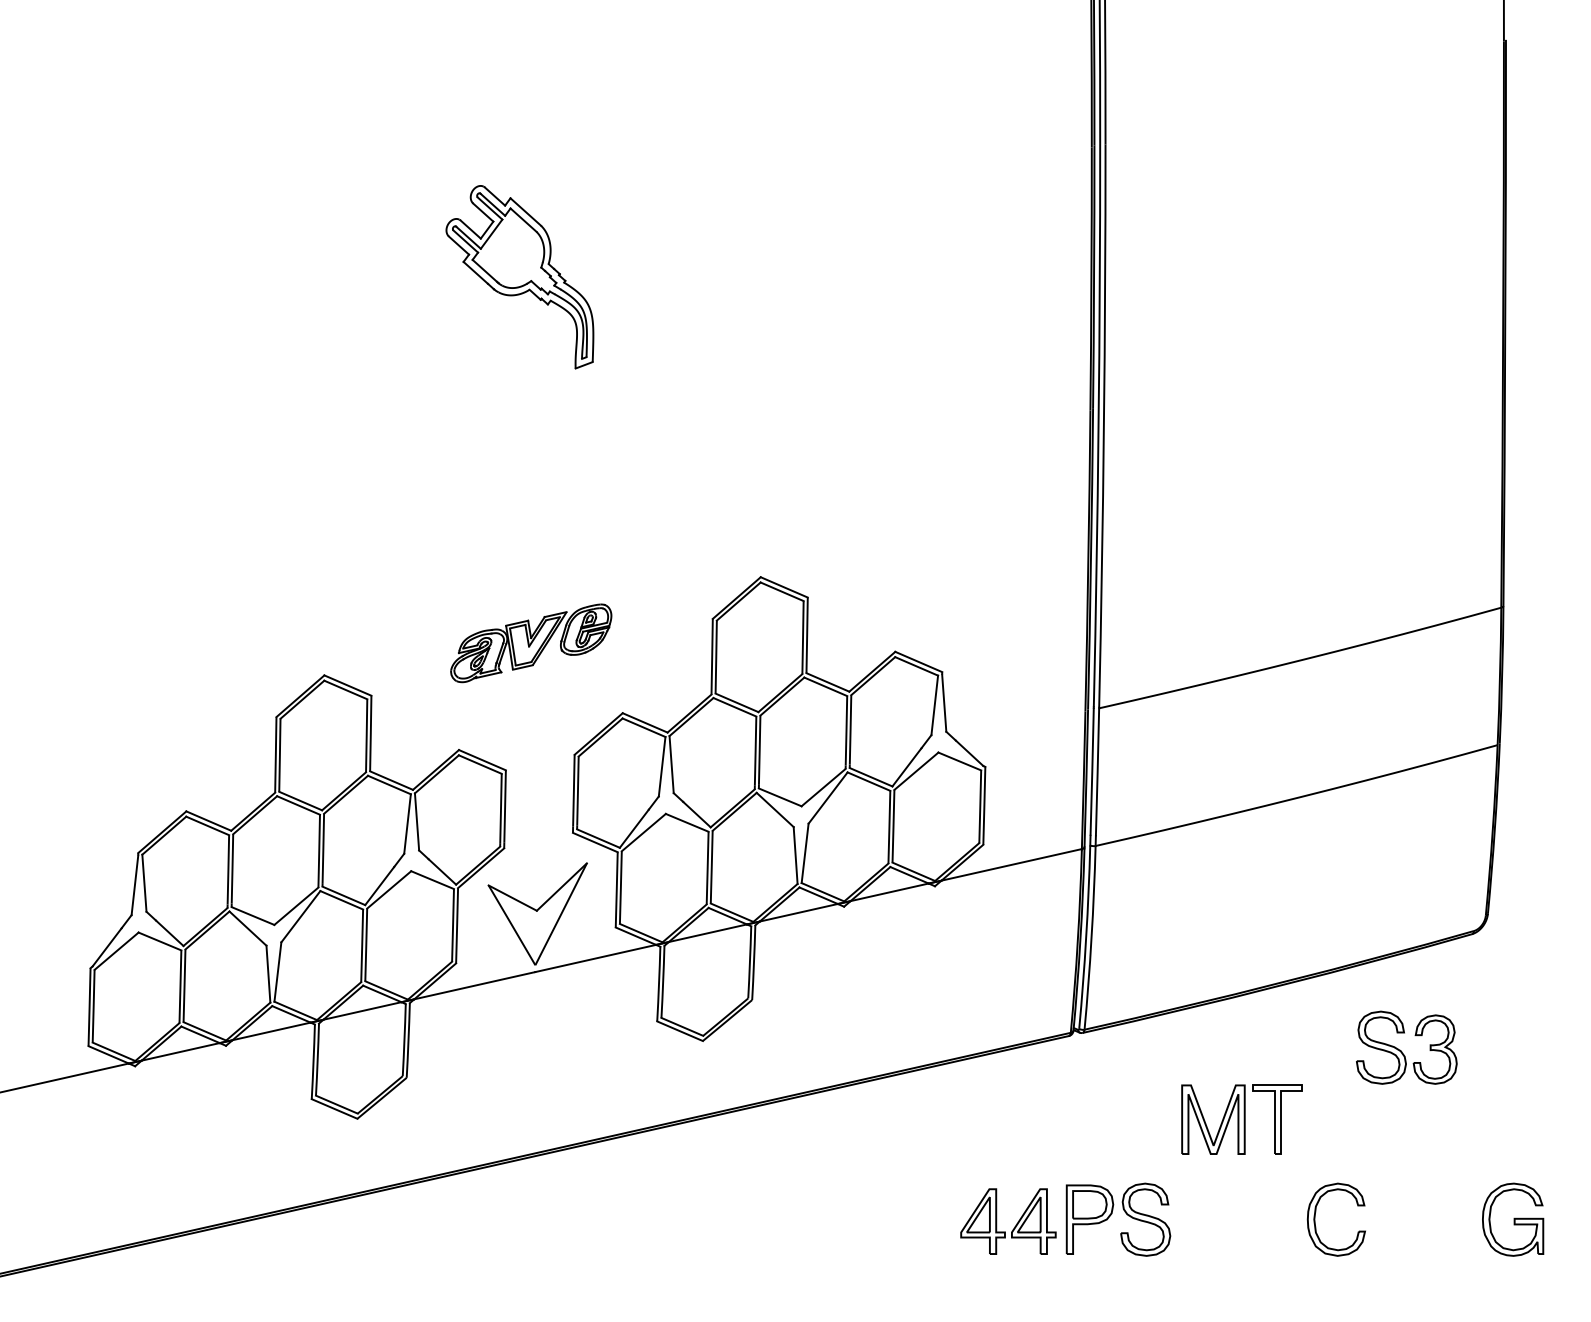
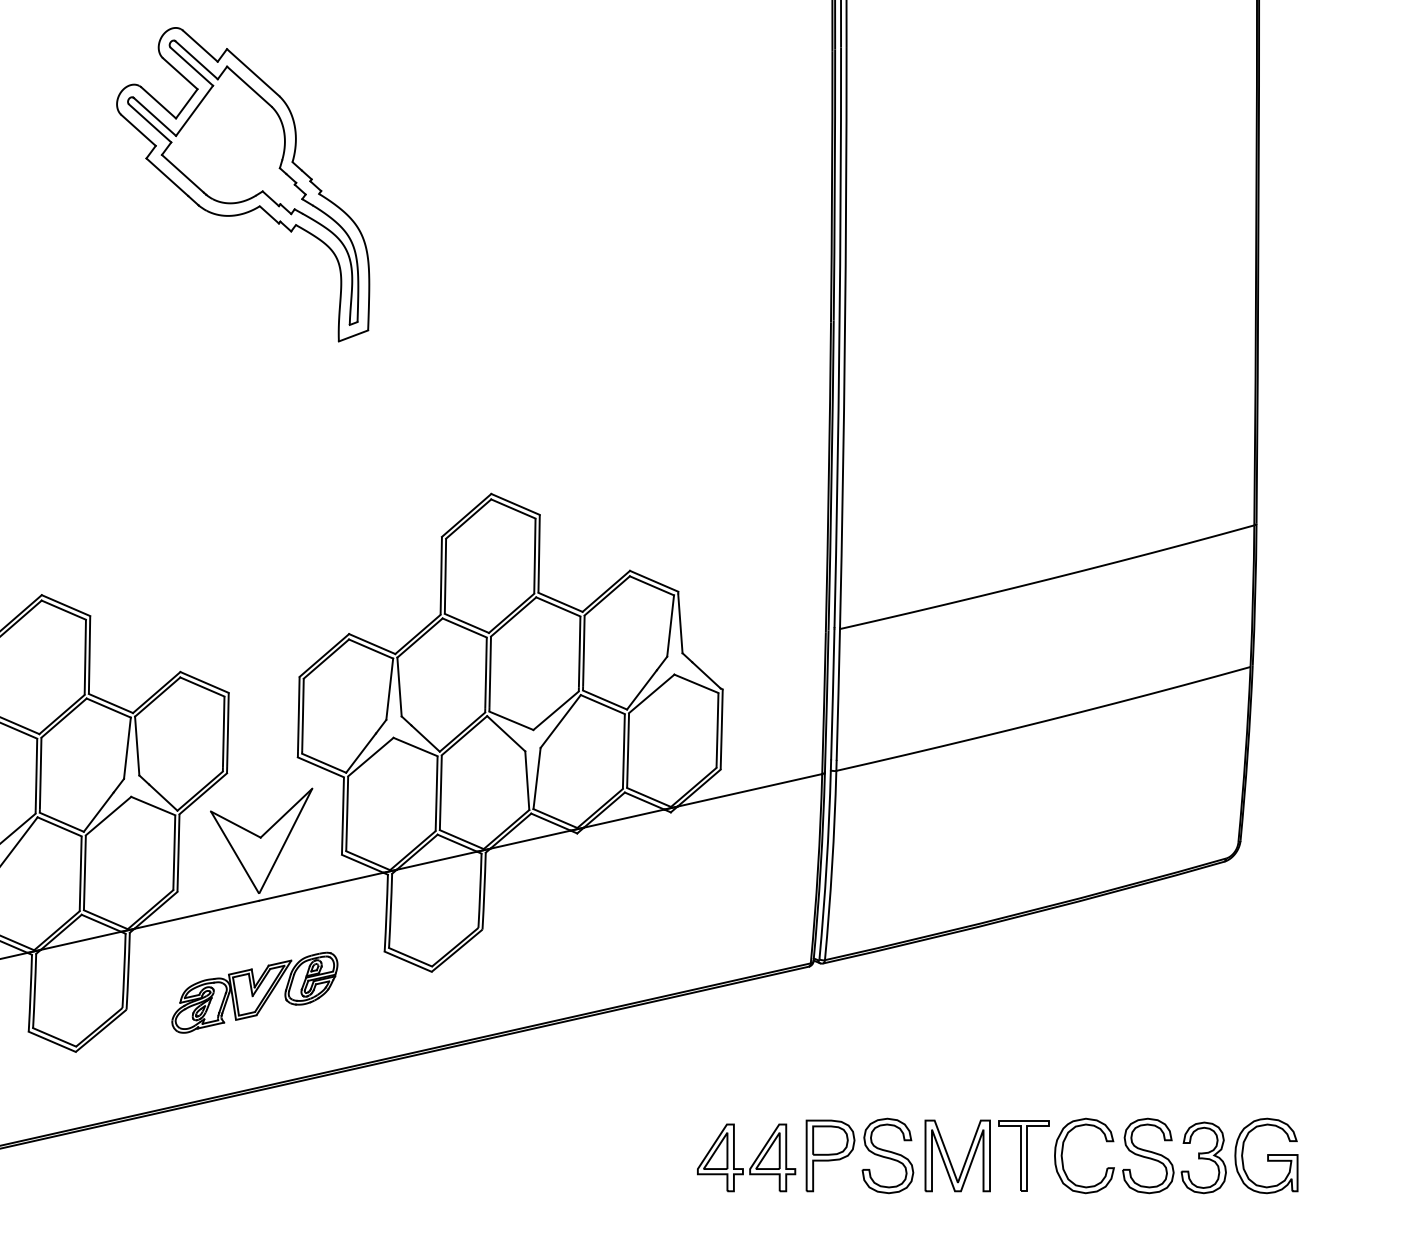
part: (519, 277) -> (242, 185), size x1.67
part: (531, 643) -> (255, 992), moved
part: (1406, 1047) -> (1174, 1155), moved
part: (1241, 1119) -> (986, 1155), moved

